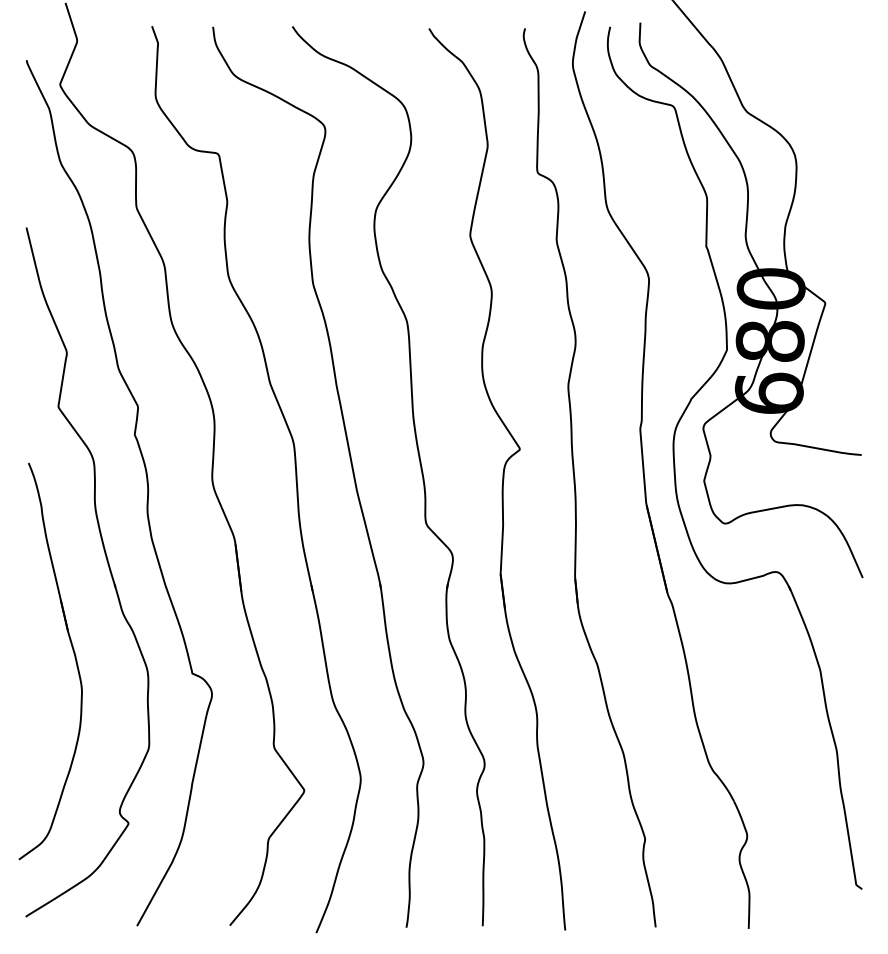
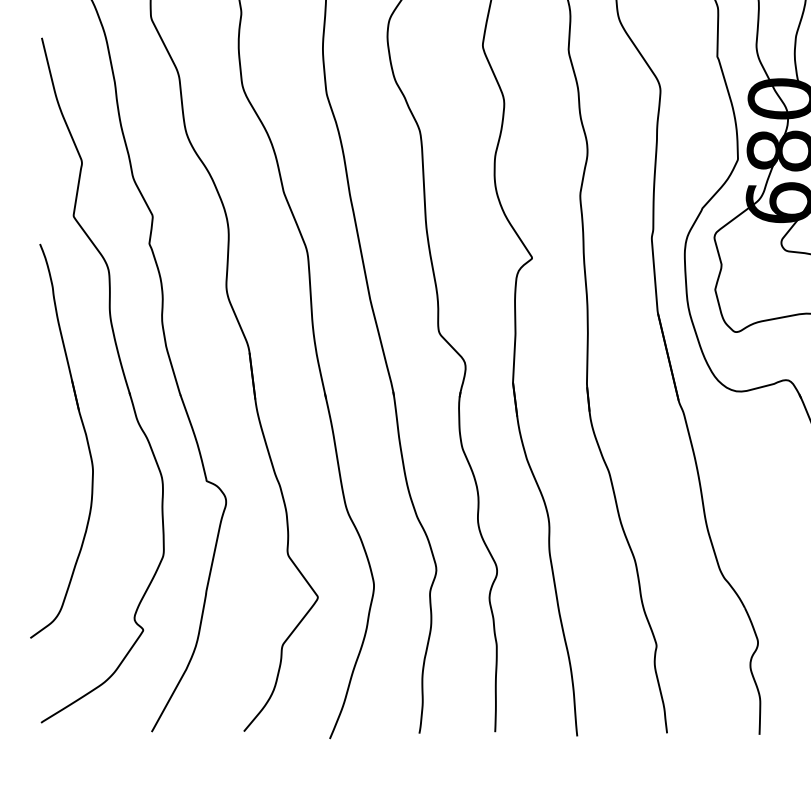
part: (74, 658) -> (85, 438), moved

